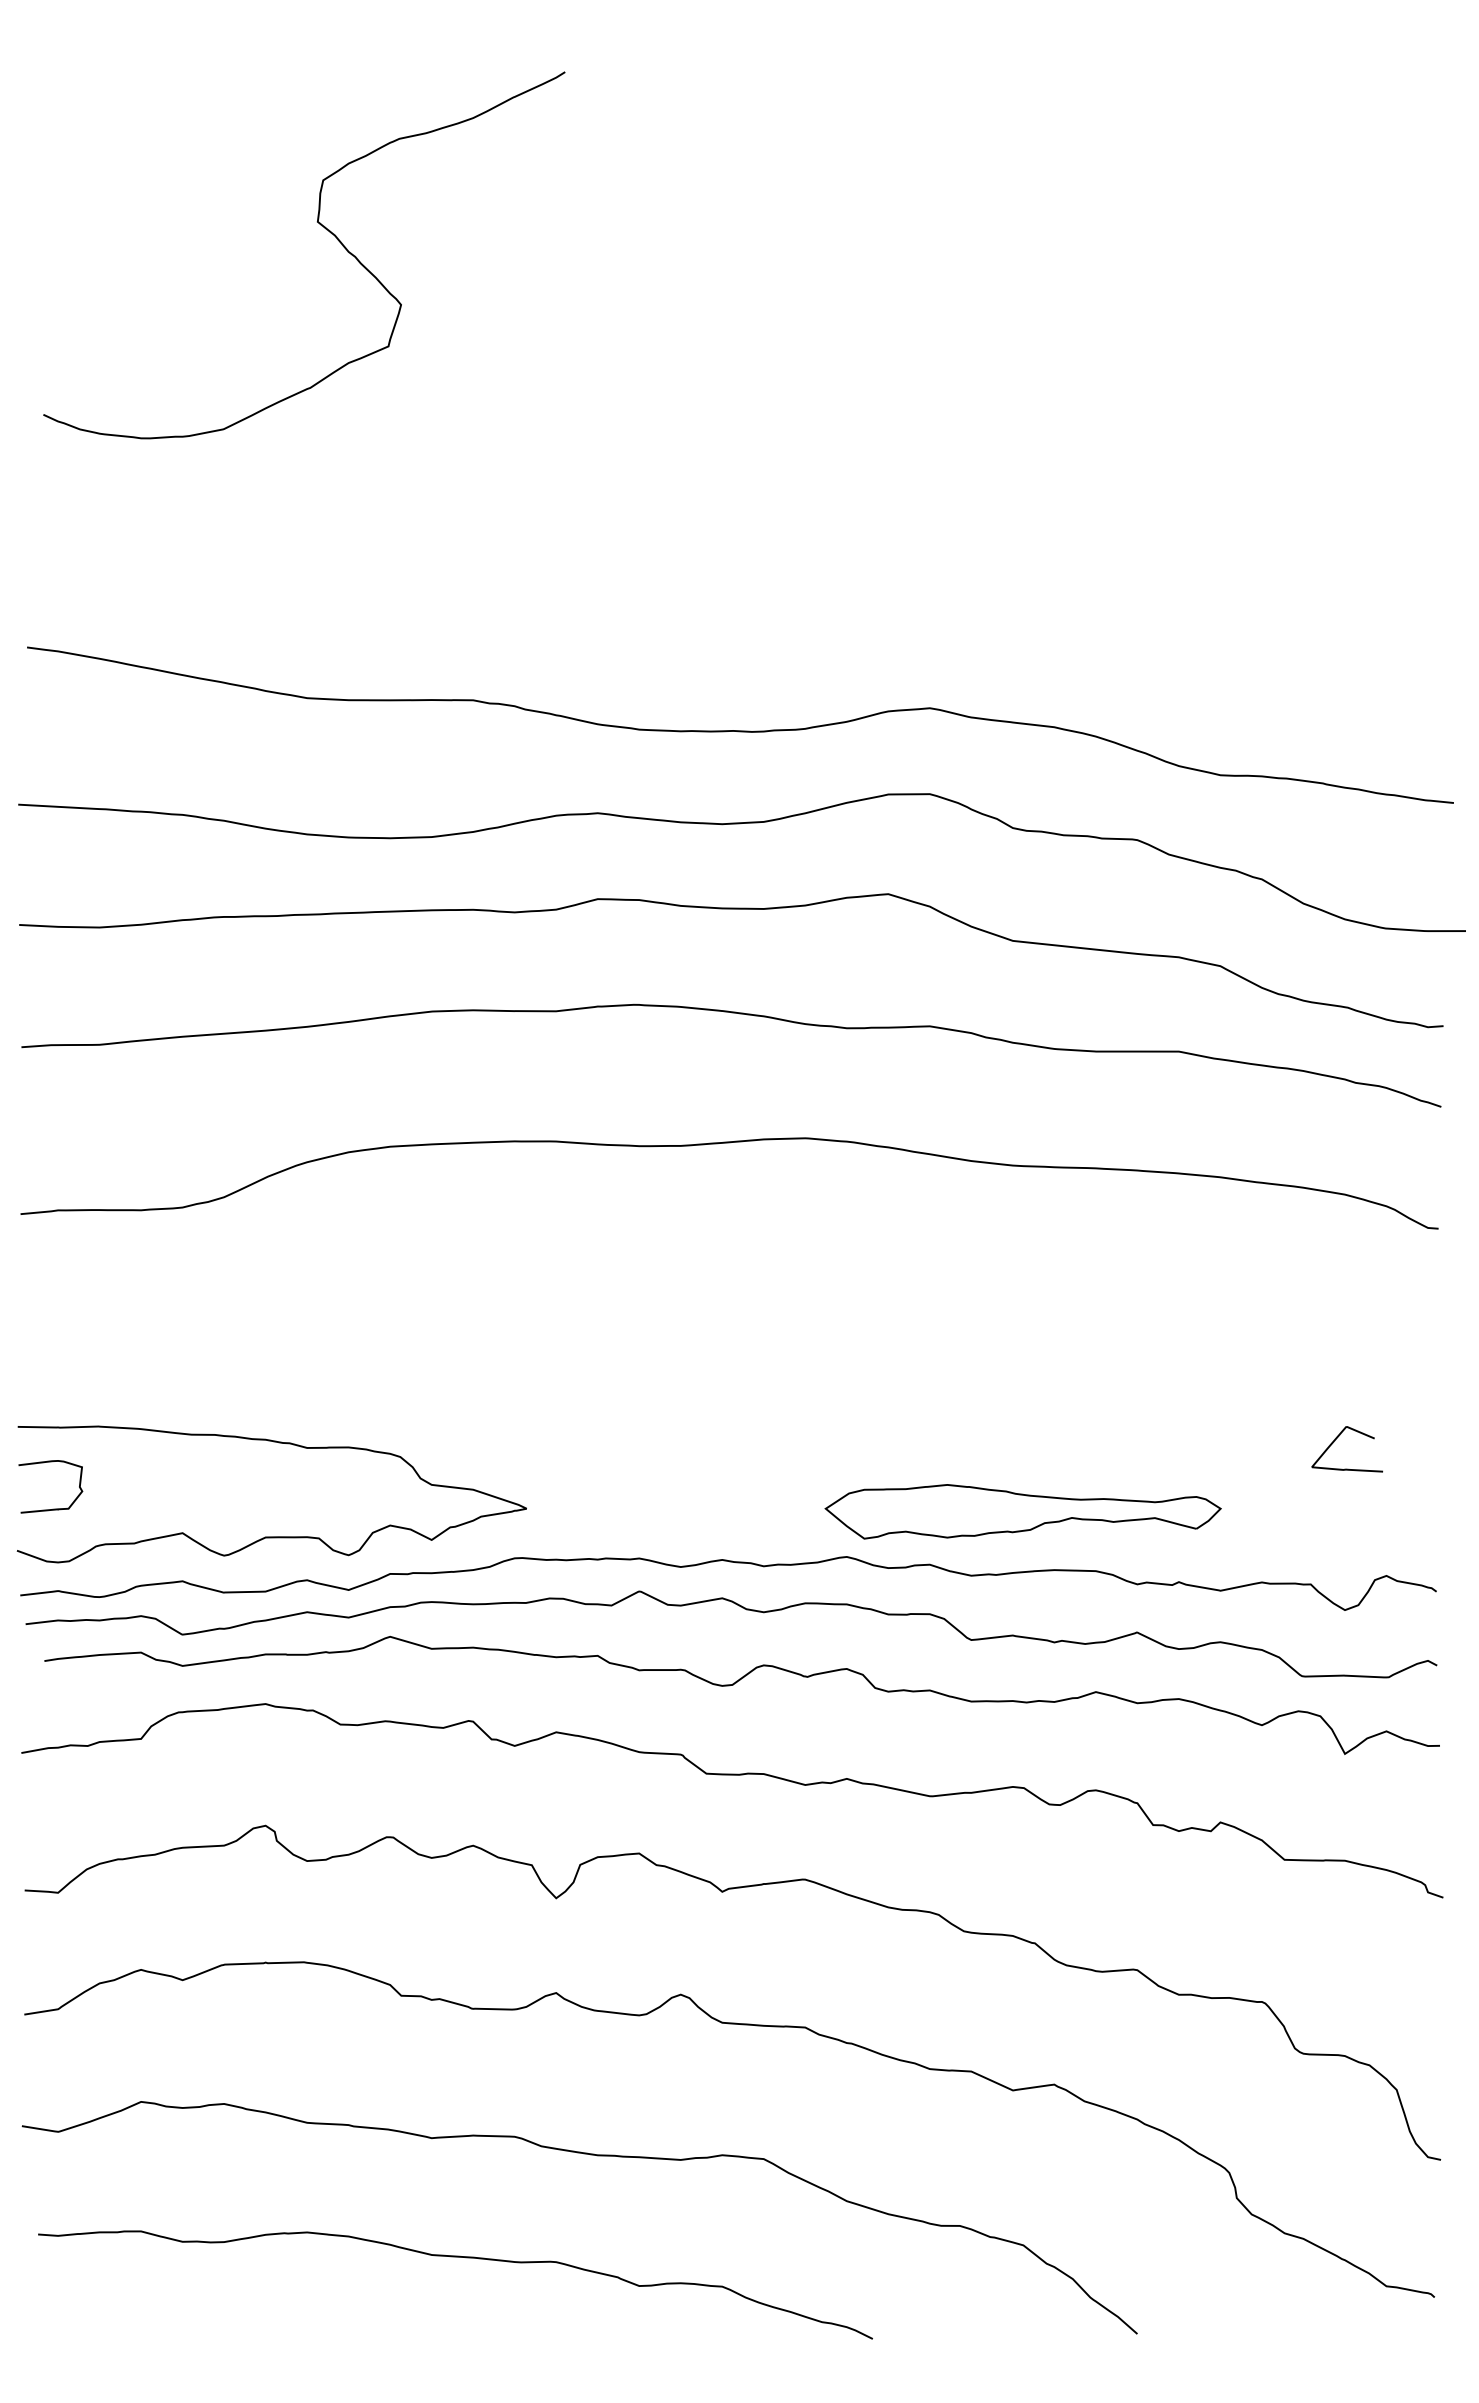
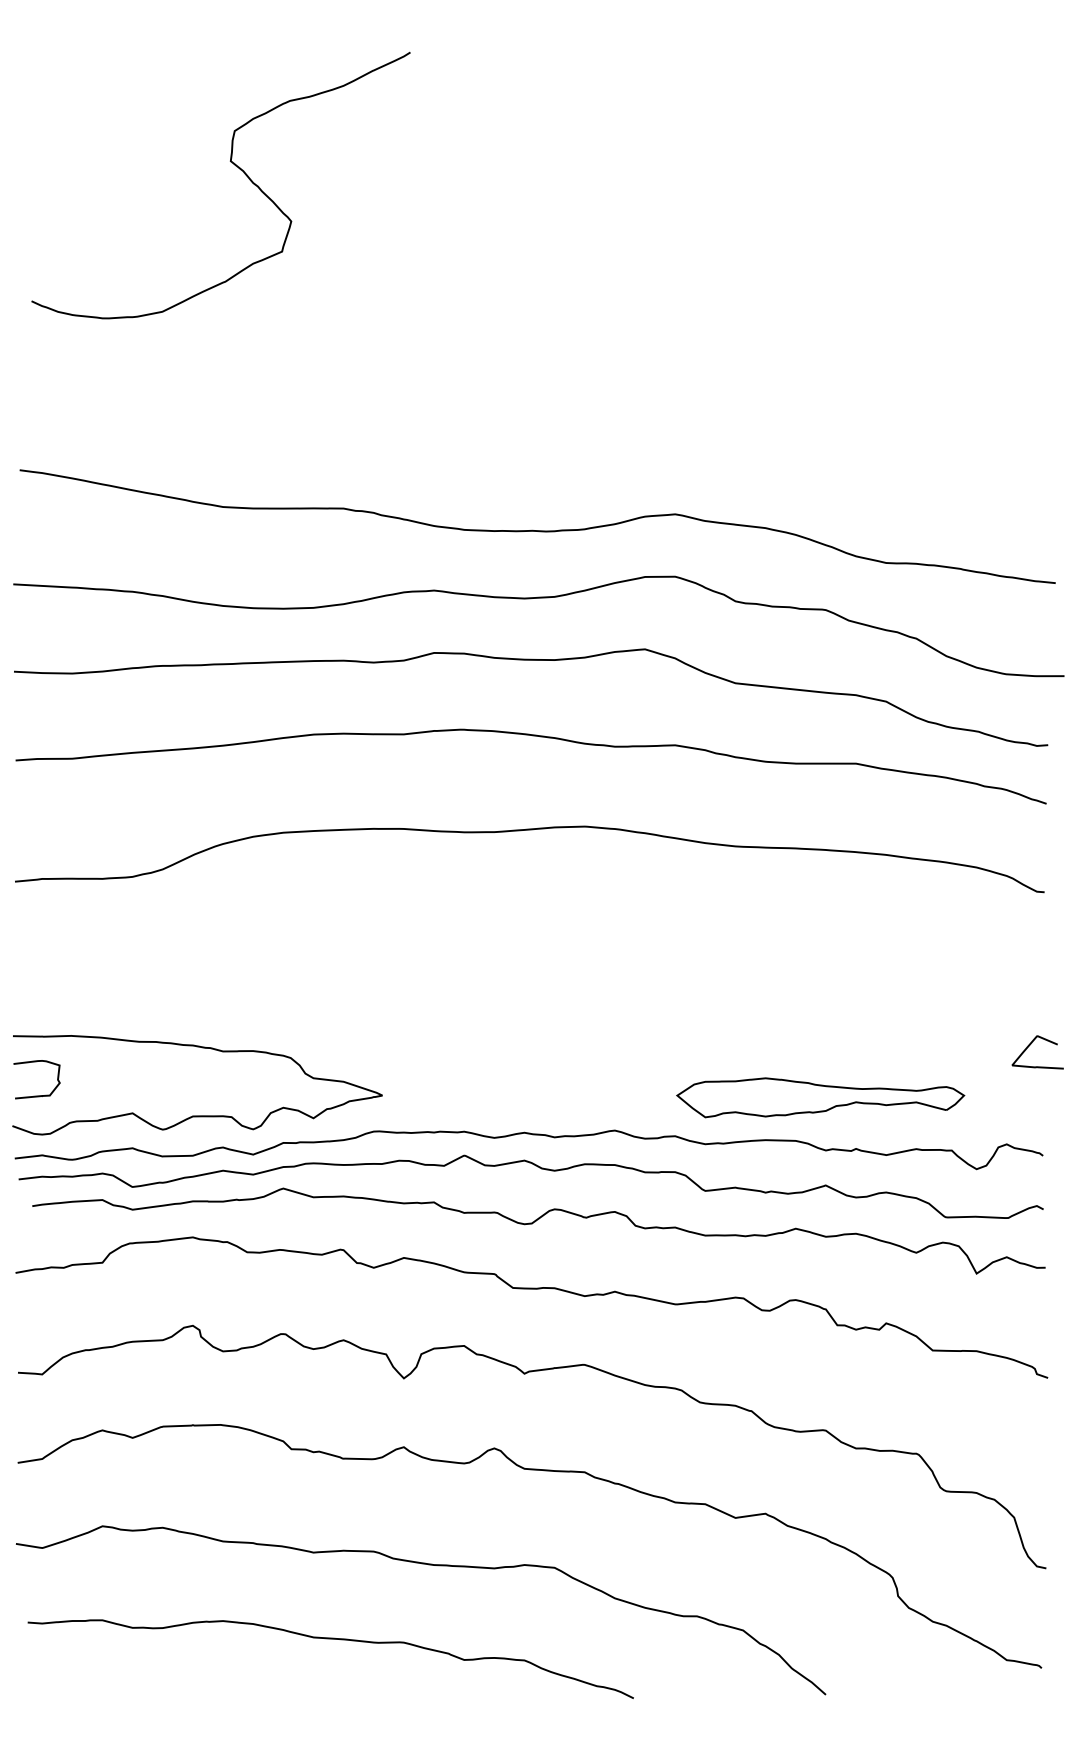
curve: (1334, 1442) -> (1028, 1047), moved
part: (1022, 1511) -> (820, 1097), moved

